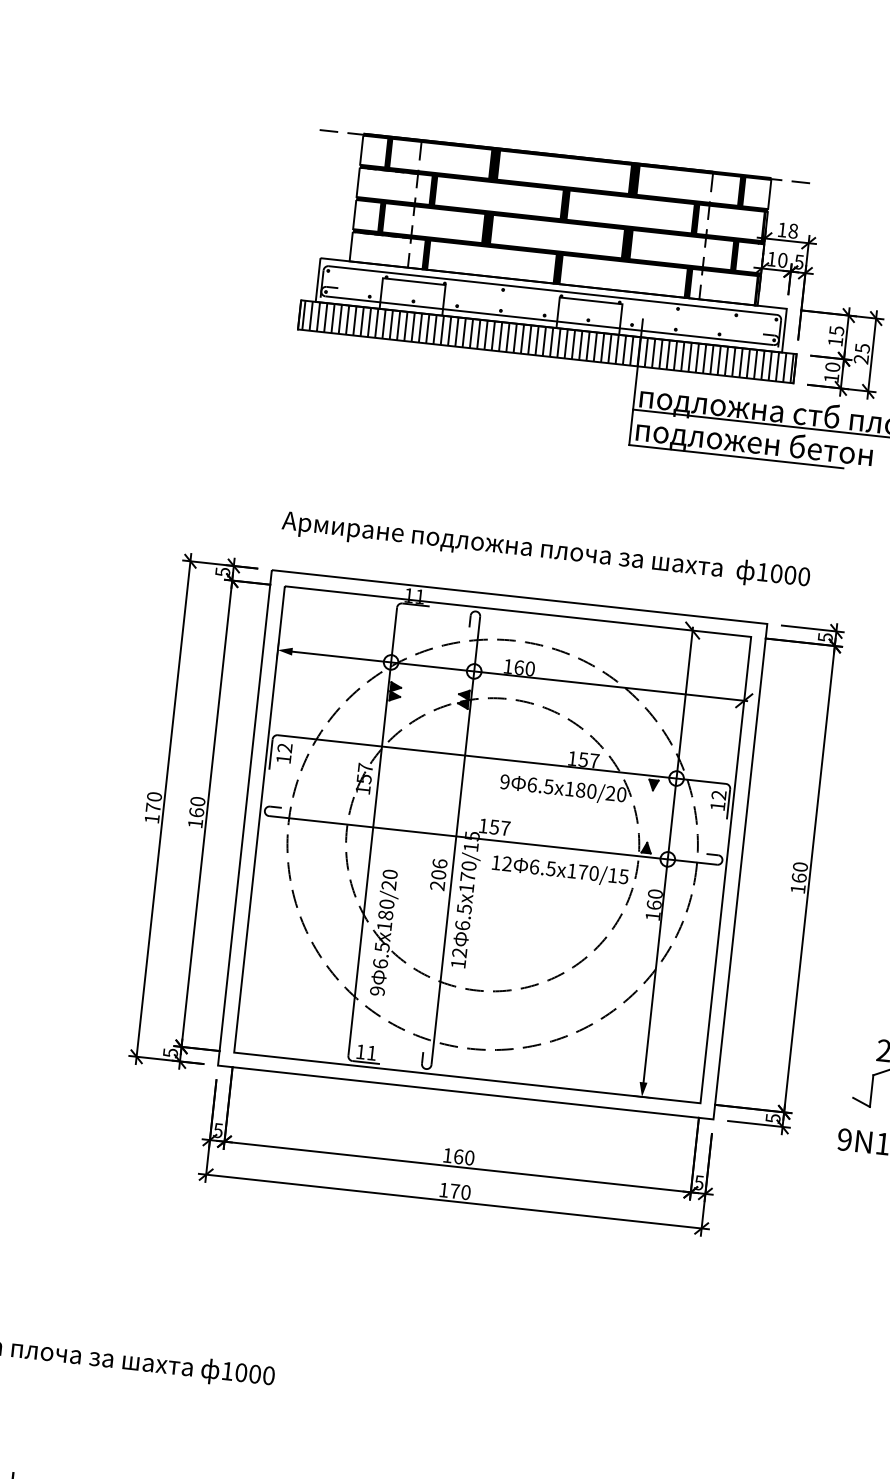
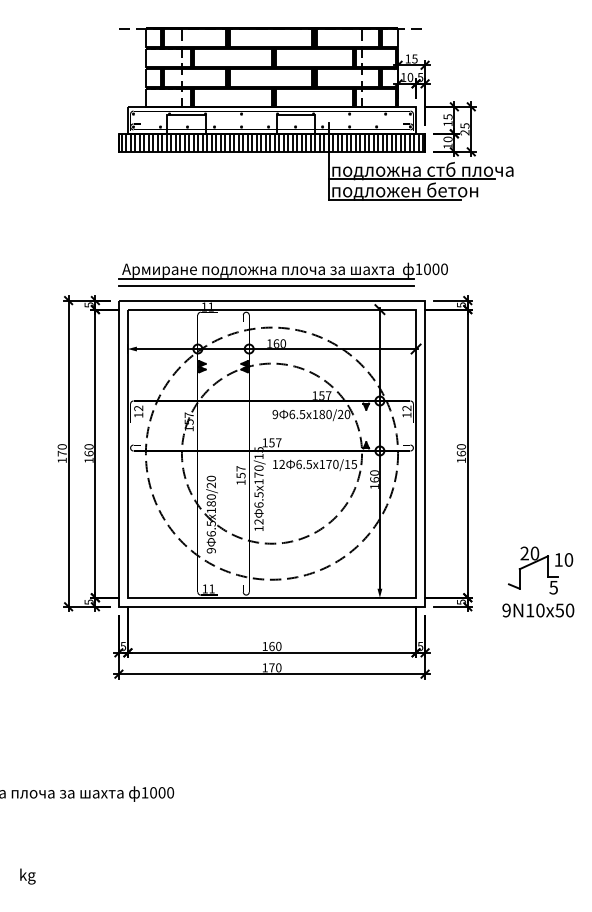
text: (792, 230) -> (414, 58), 18 -> 15
line: (512, 561) -> (265, 279), added
line: (511, 573) -> (265, 286), added
text: (437, 874) -> (240, 475), 206 -> 157

